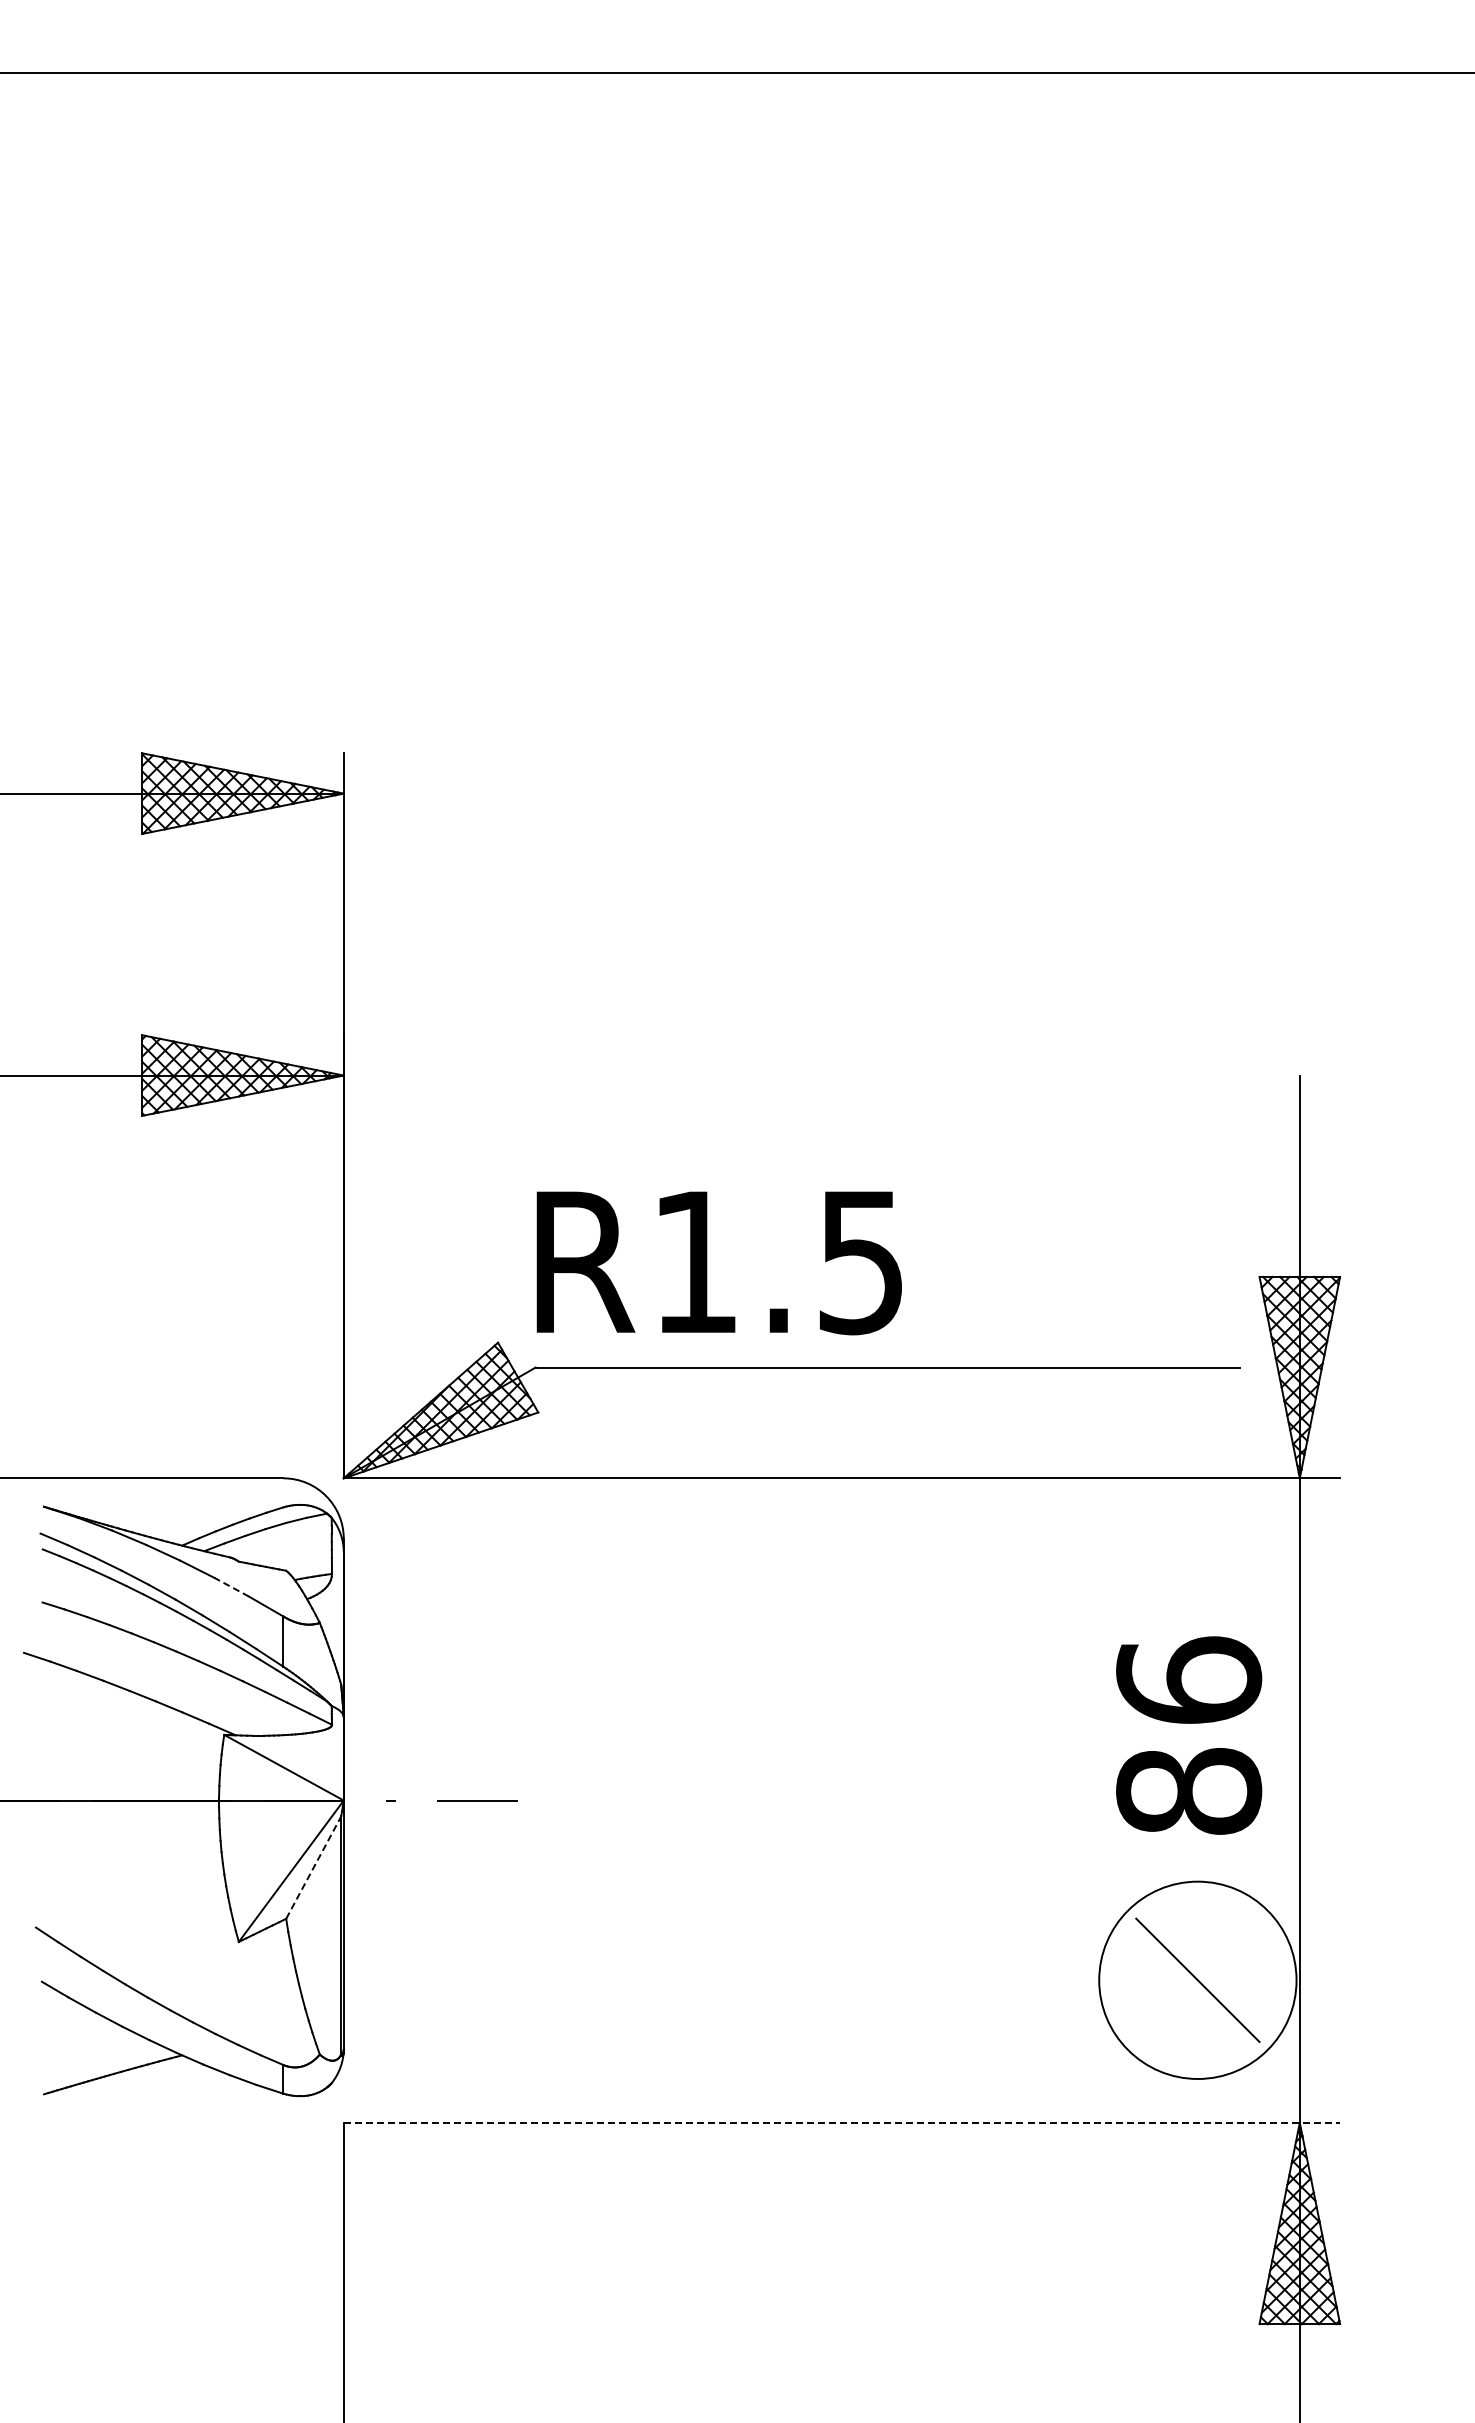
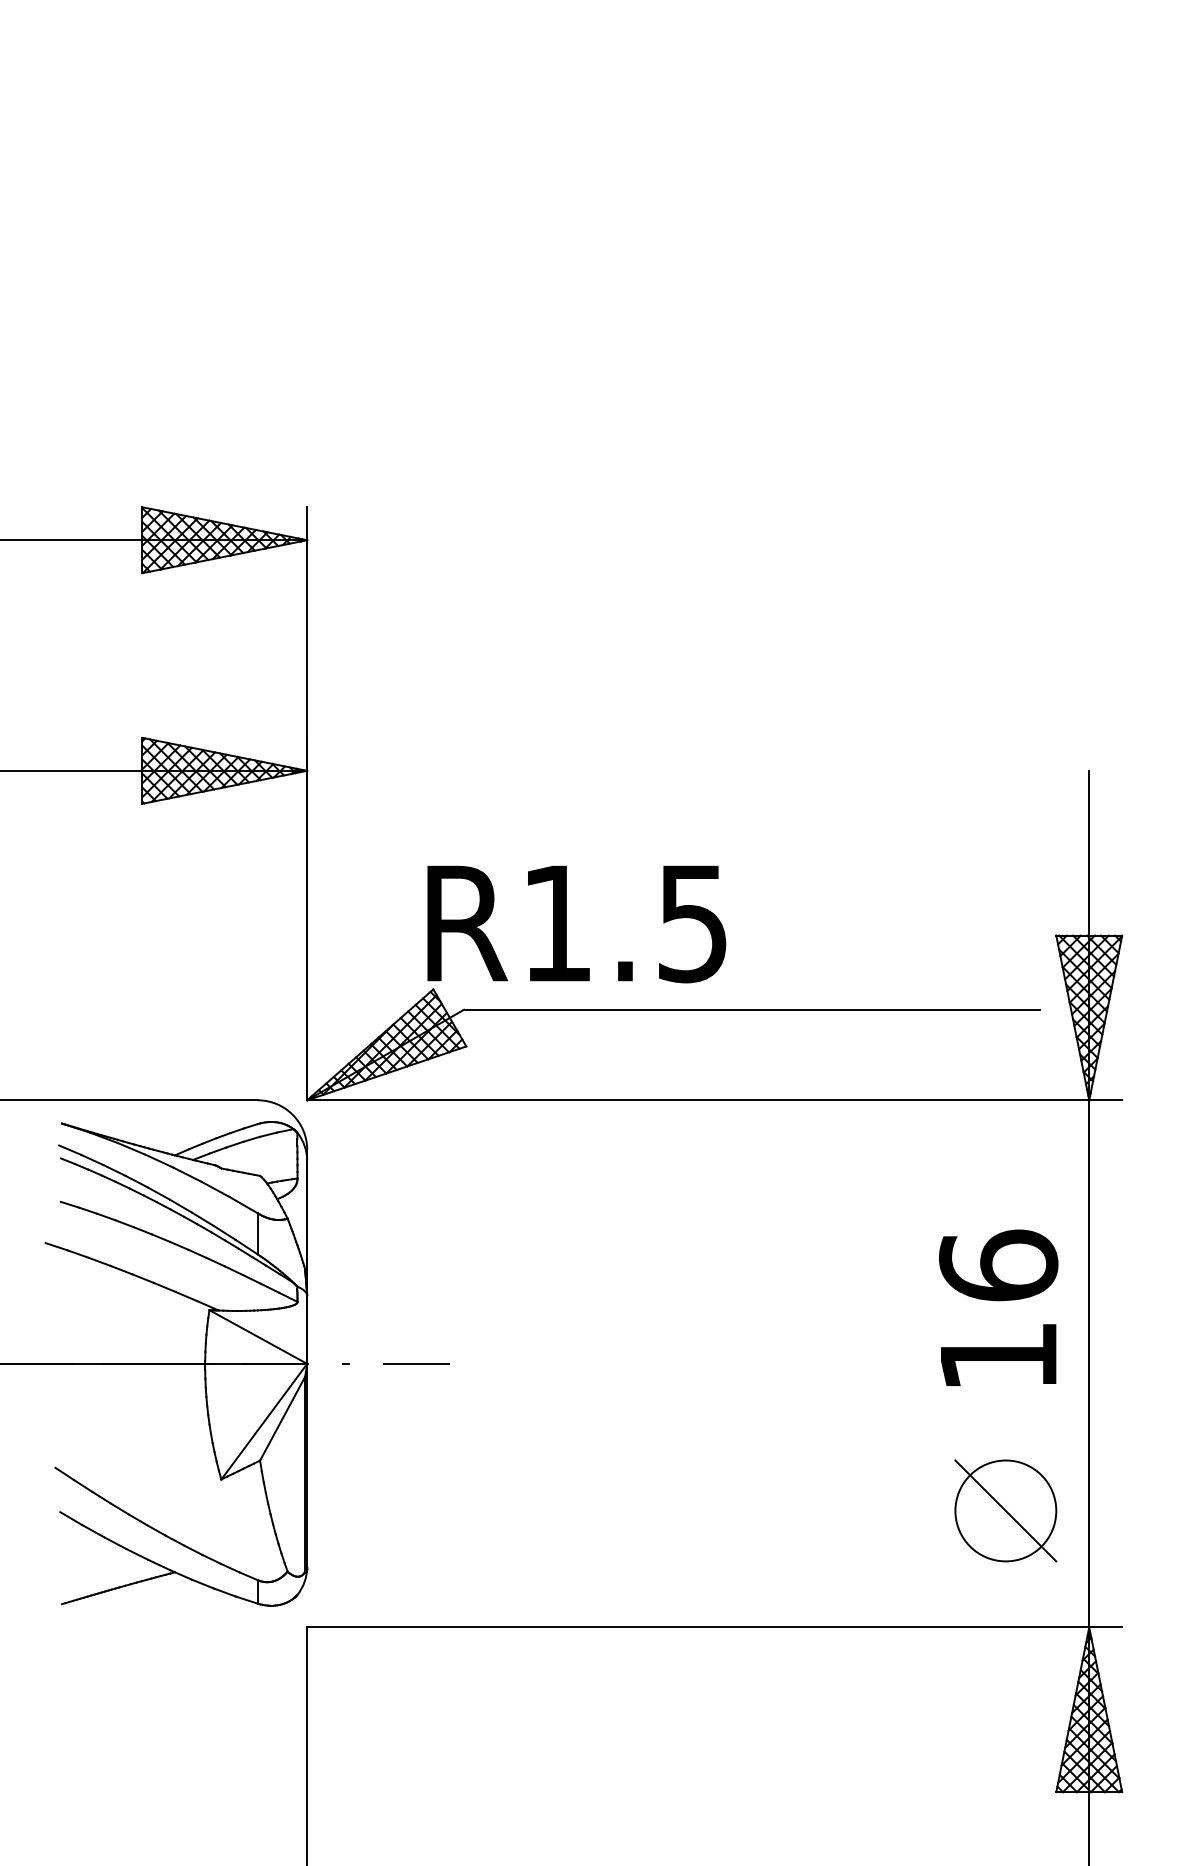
text: (718, 1263) -> (576, 924), moved
line: (231, 1587) -> (215, 1189), dashed -> solid
text: (1189, 1791) -> (999, 1356), 86 -> 16
line: (313, 1867) -> (282, 1418), dashed -> solid
circle: (1197, 1979) -> (1005, 1510), size x0.62
line: (842, 2122) -> (715, 1627), dashed -> solid

